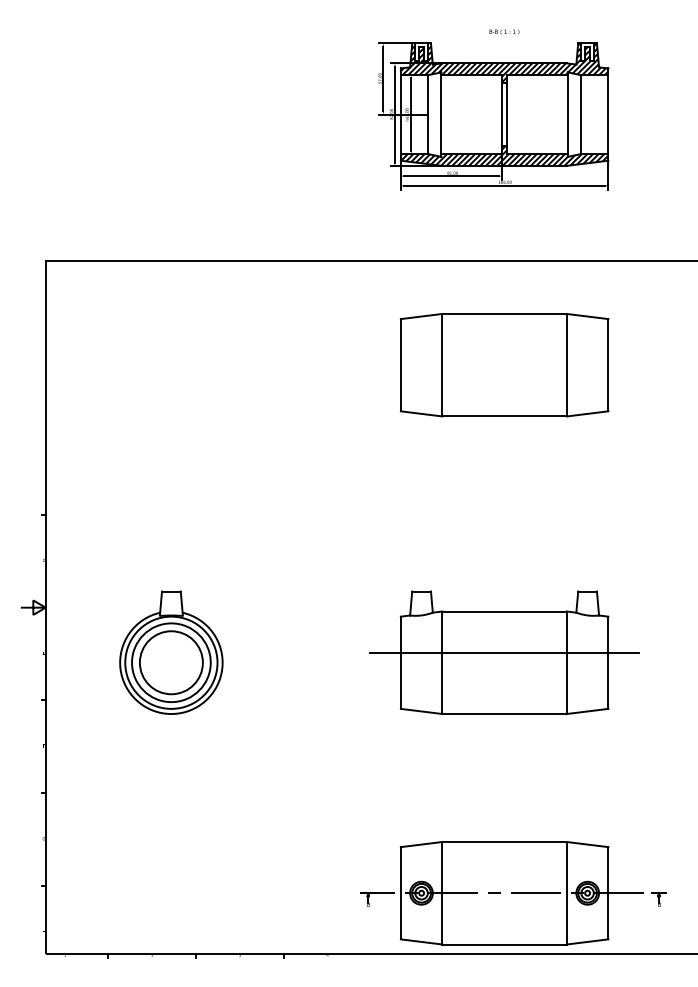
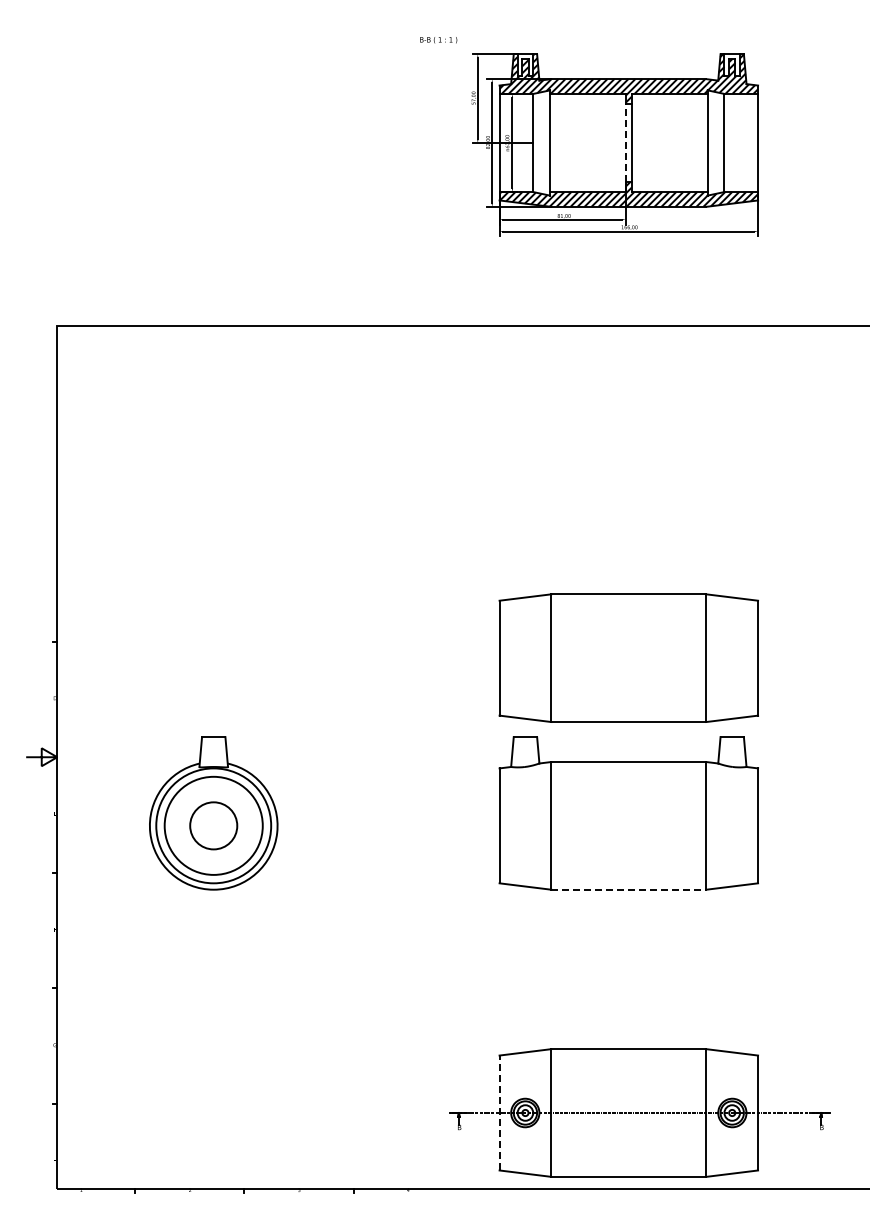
text: (504, 32) -> (438, 40), moved
line: (501, 114) -> (625, 142), solid -> dashed
part: (504, 364) -> (628, 657), moved
line: (504, 652) -> (628, 813), removed
circle: (171, 662) -> (213, 825), size x0.6
line: (504, 713) -> (628, 889), solid -> dashed
line: (400, 892) -> (499, 1112), solid -> dashed

